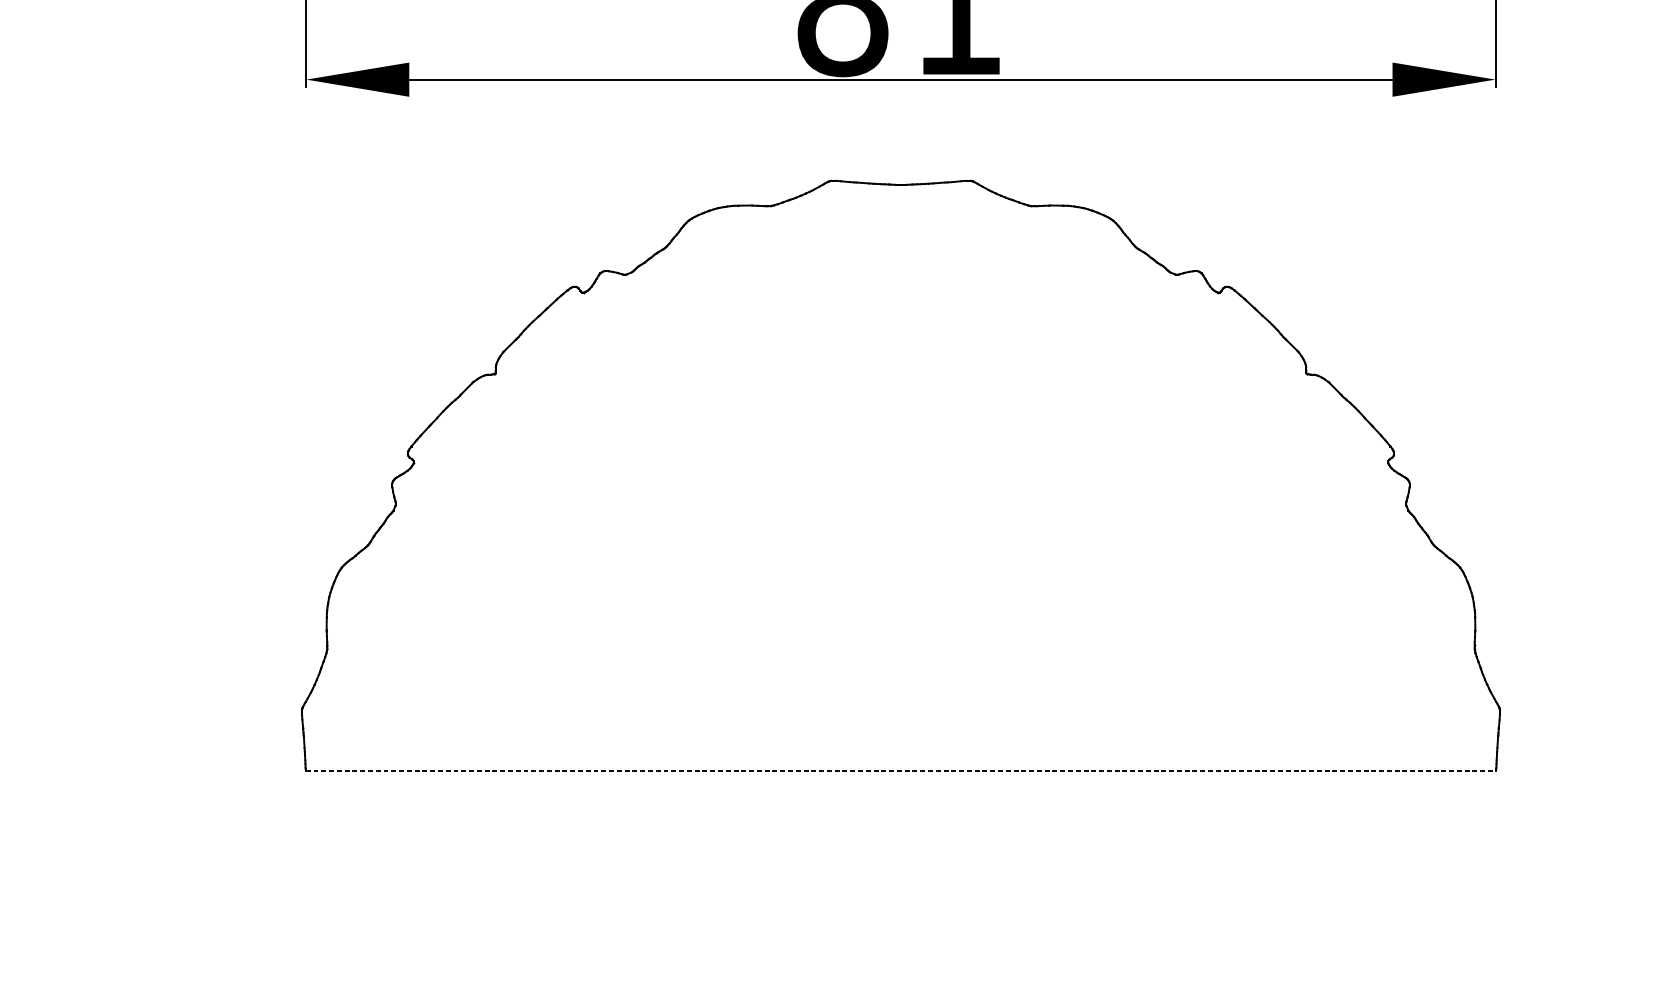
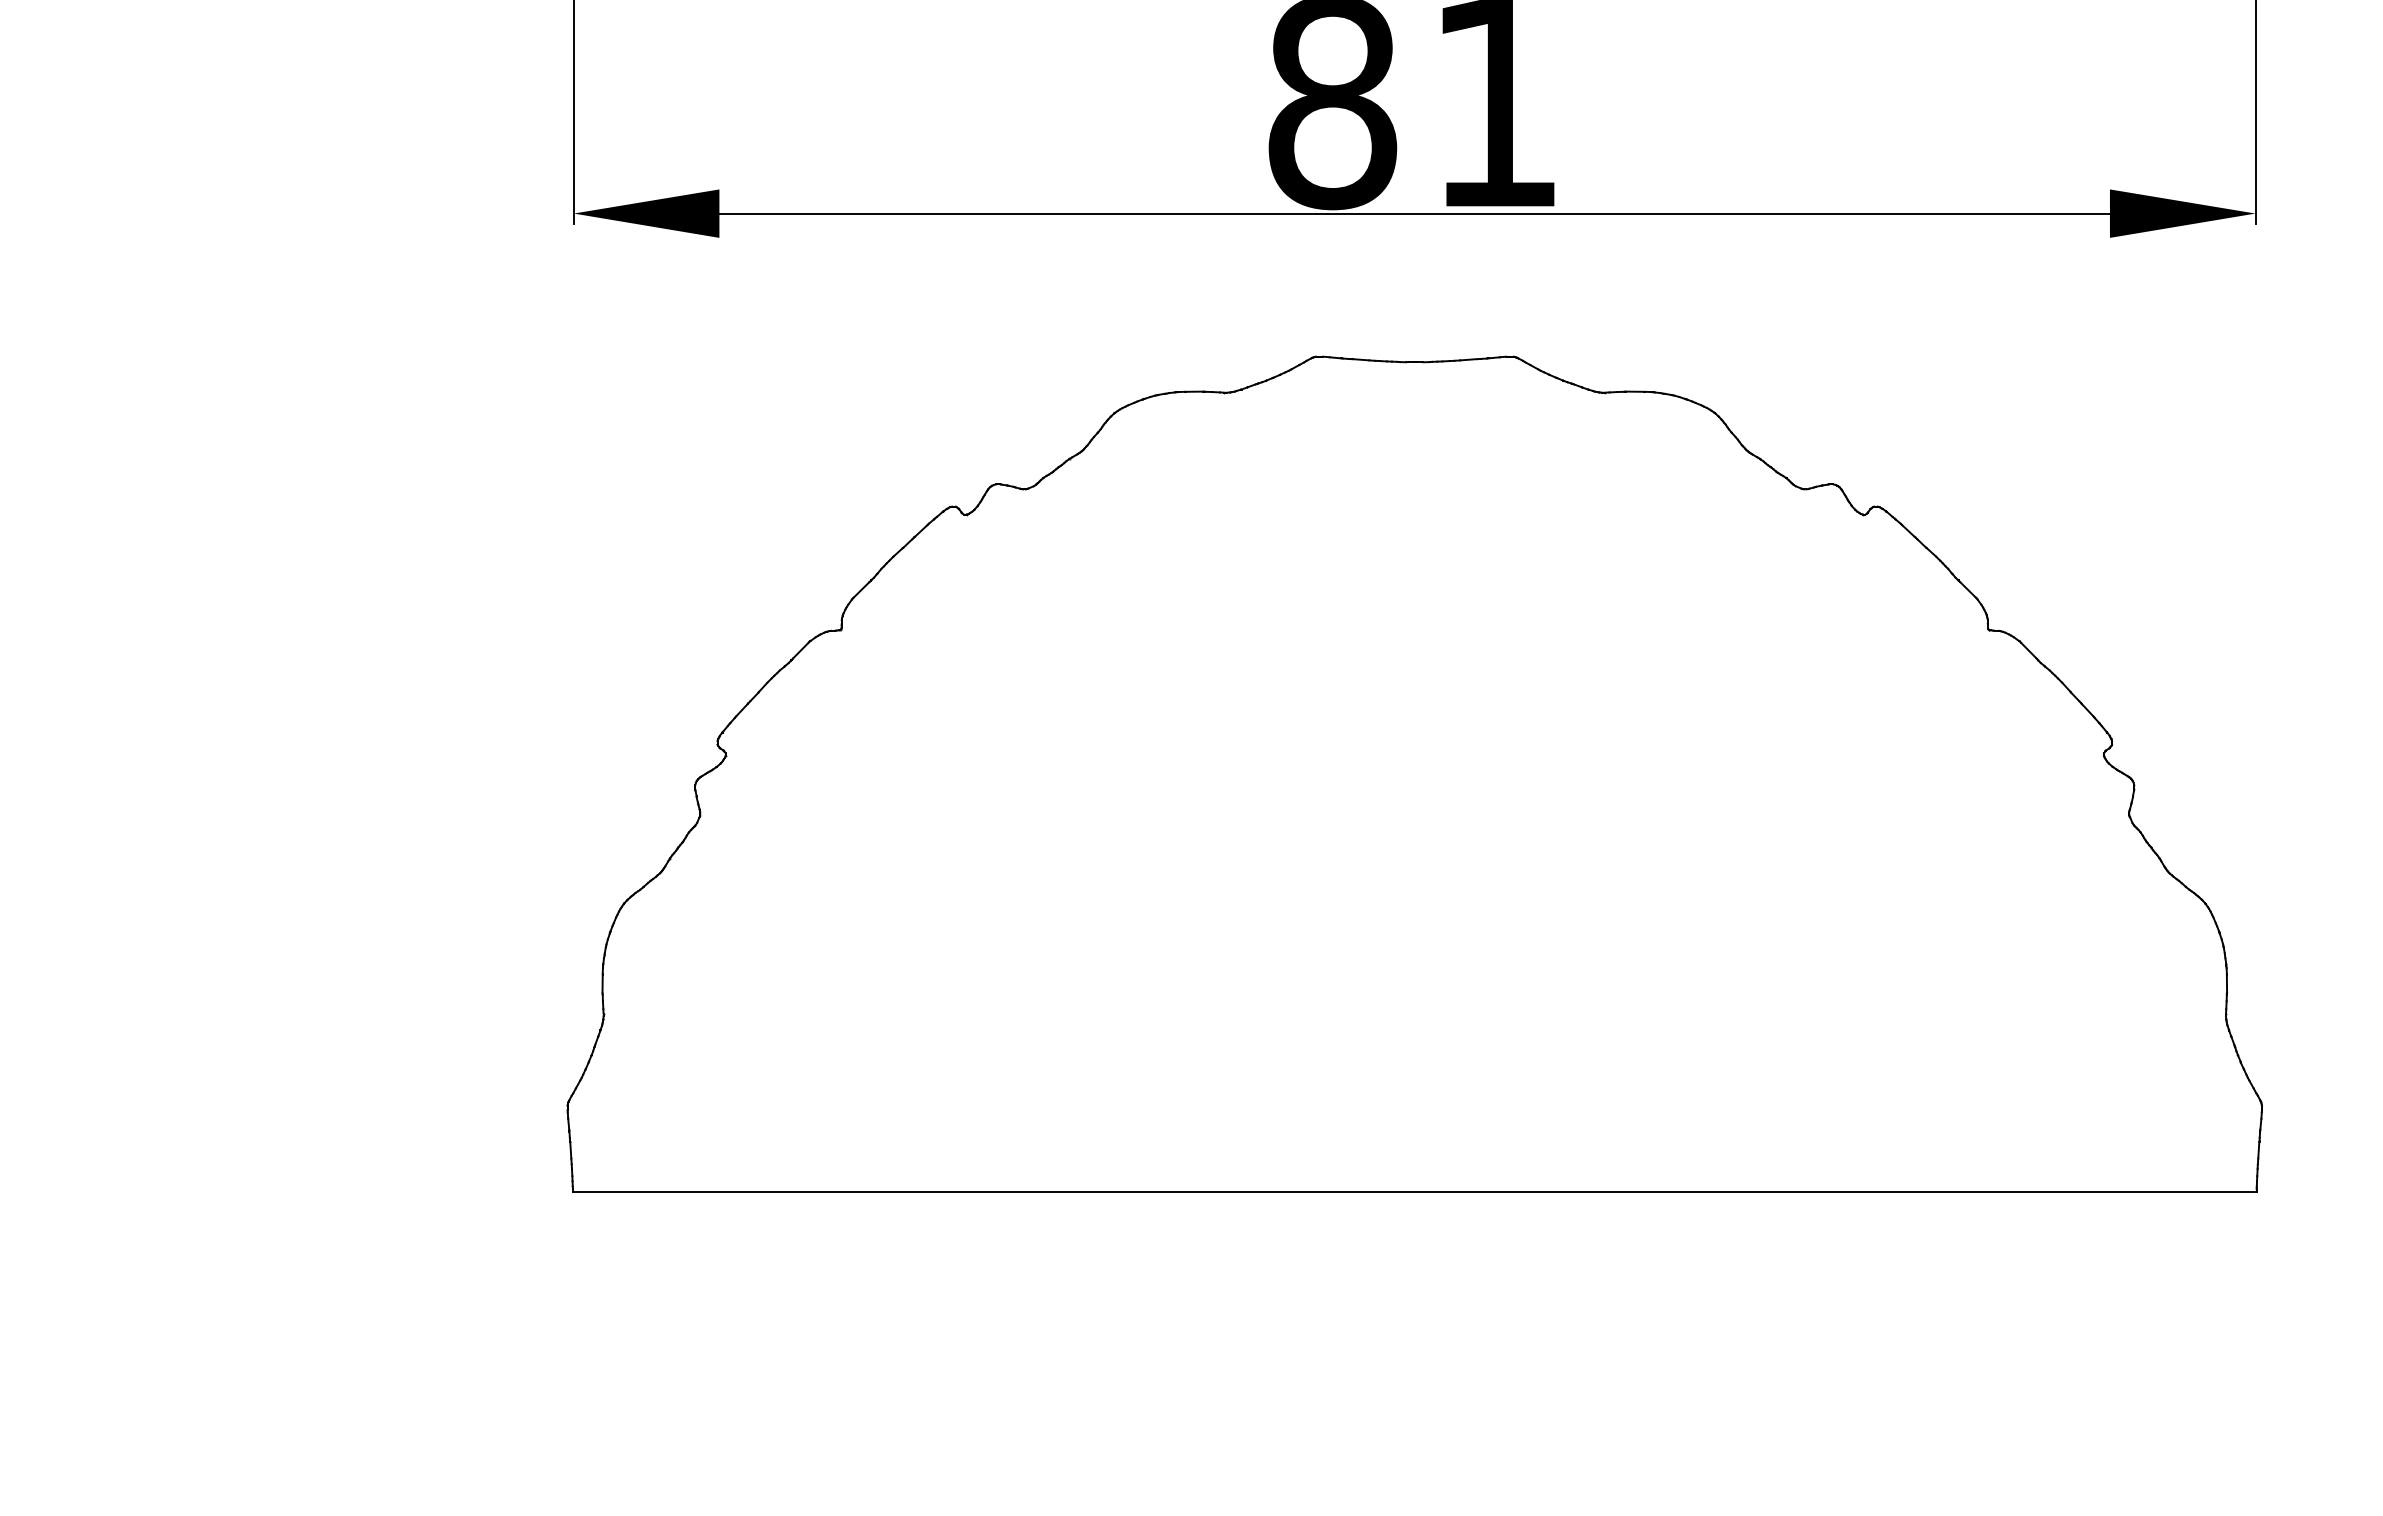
line: (900, 771) -> (1414, 1192), dashed -> solid

